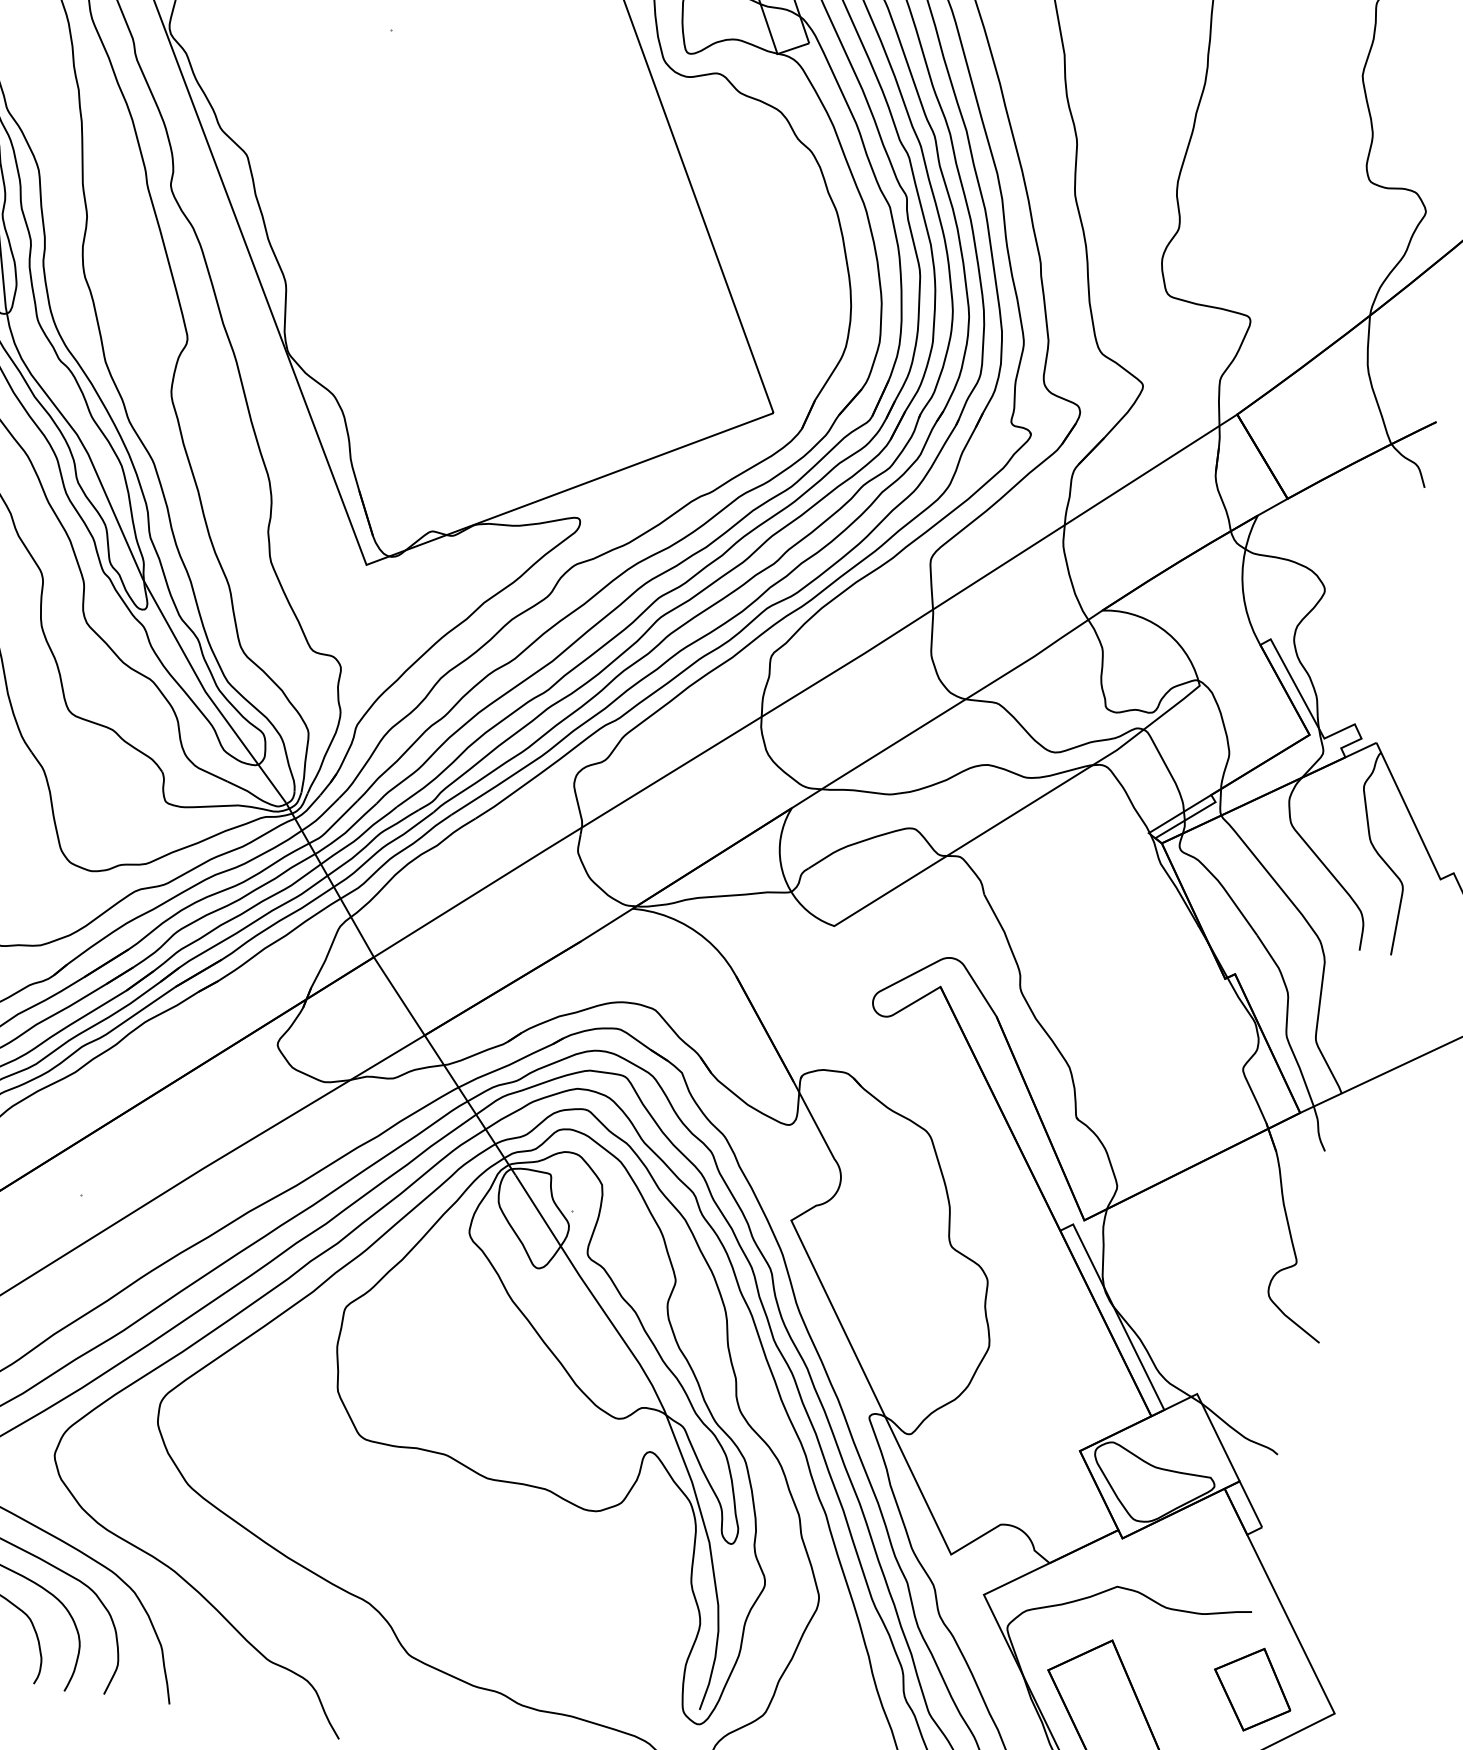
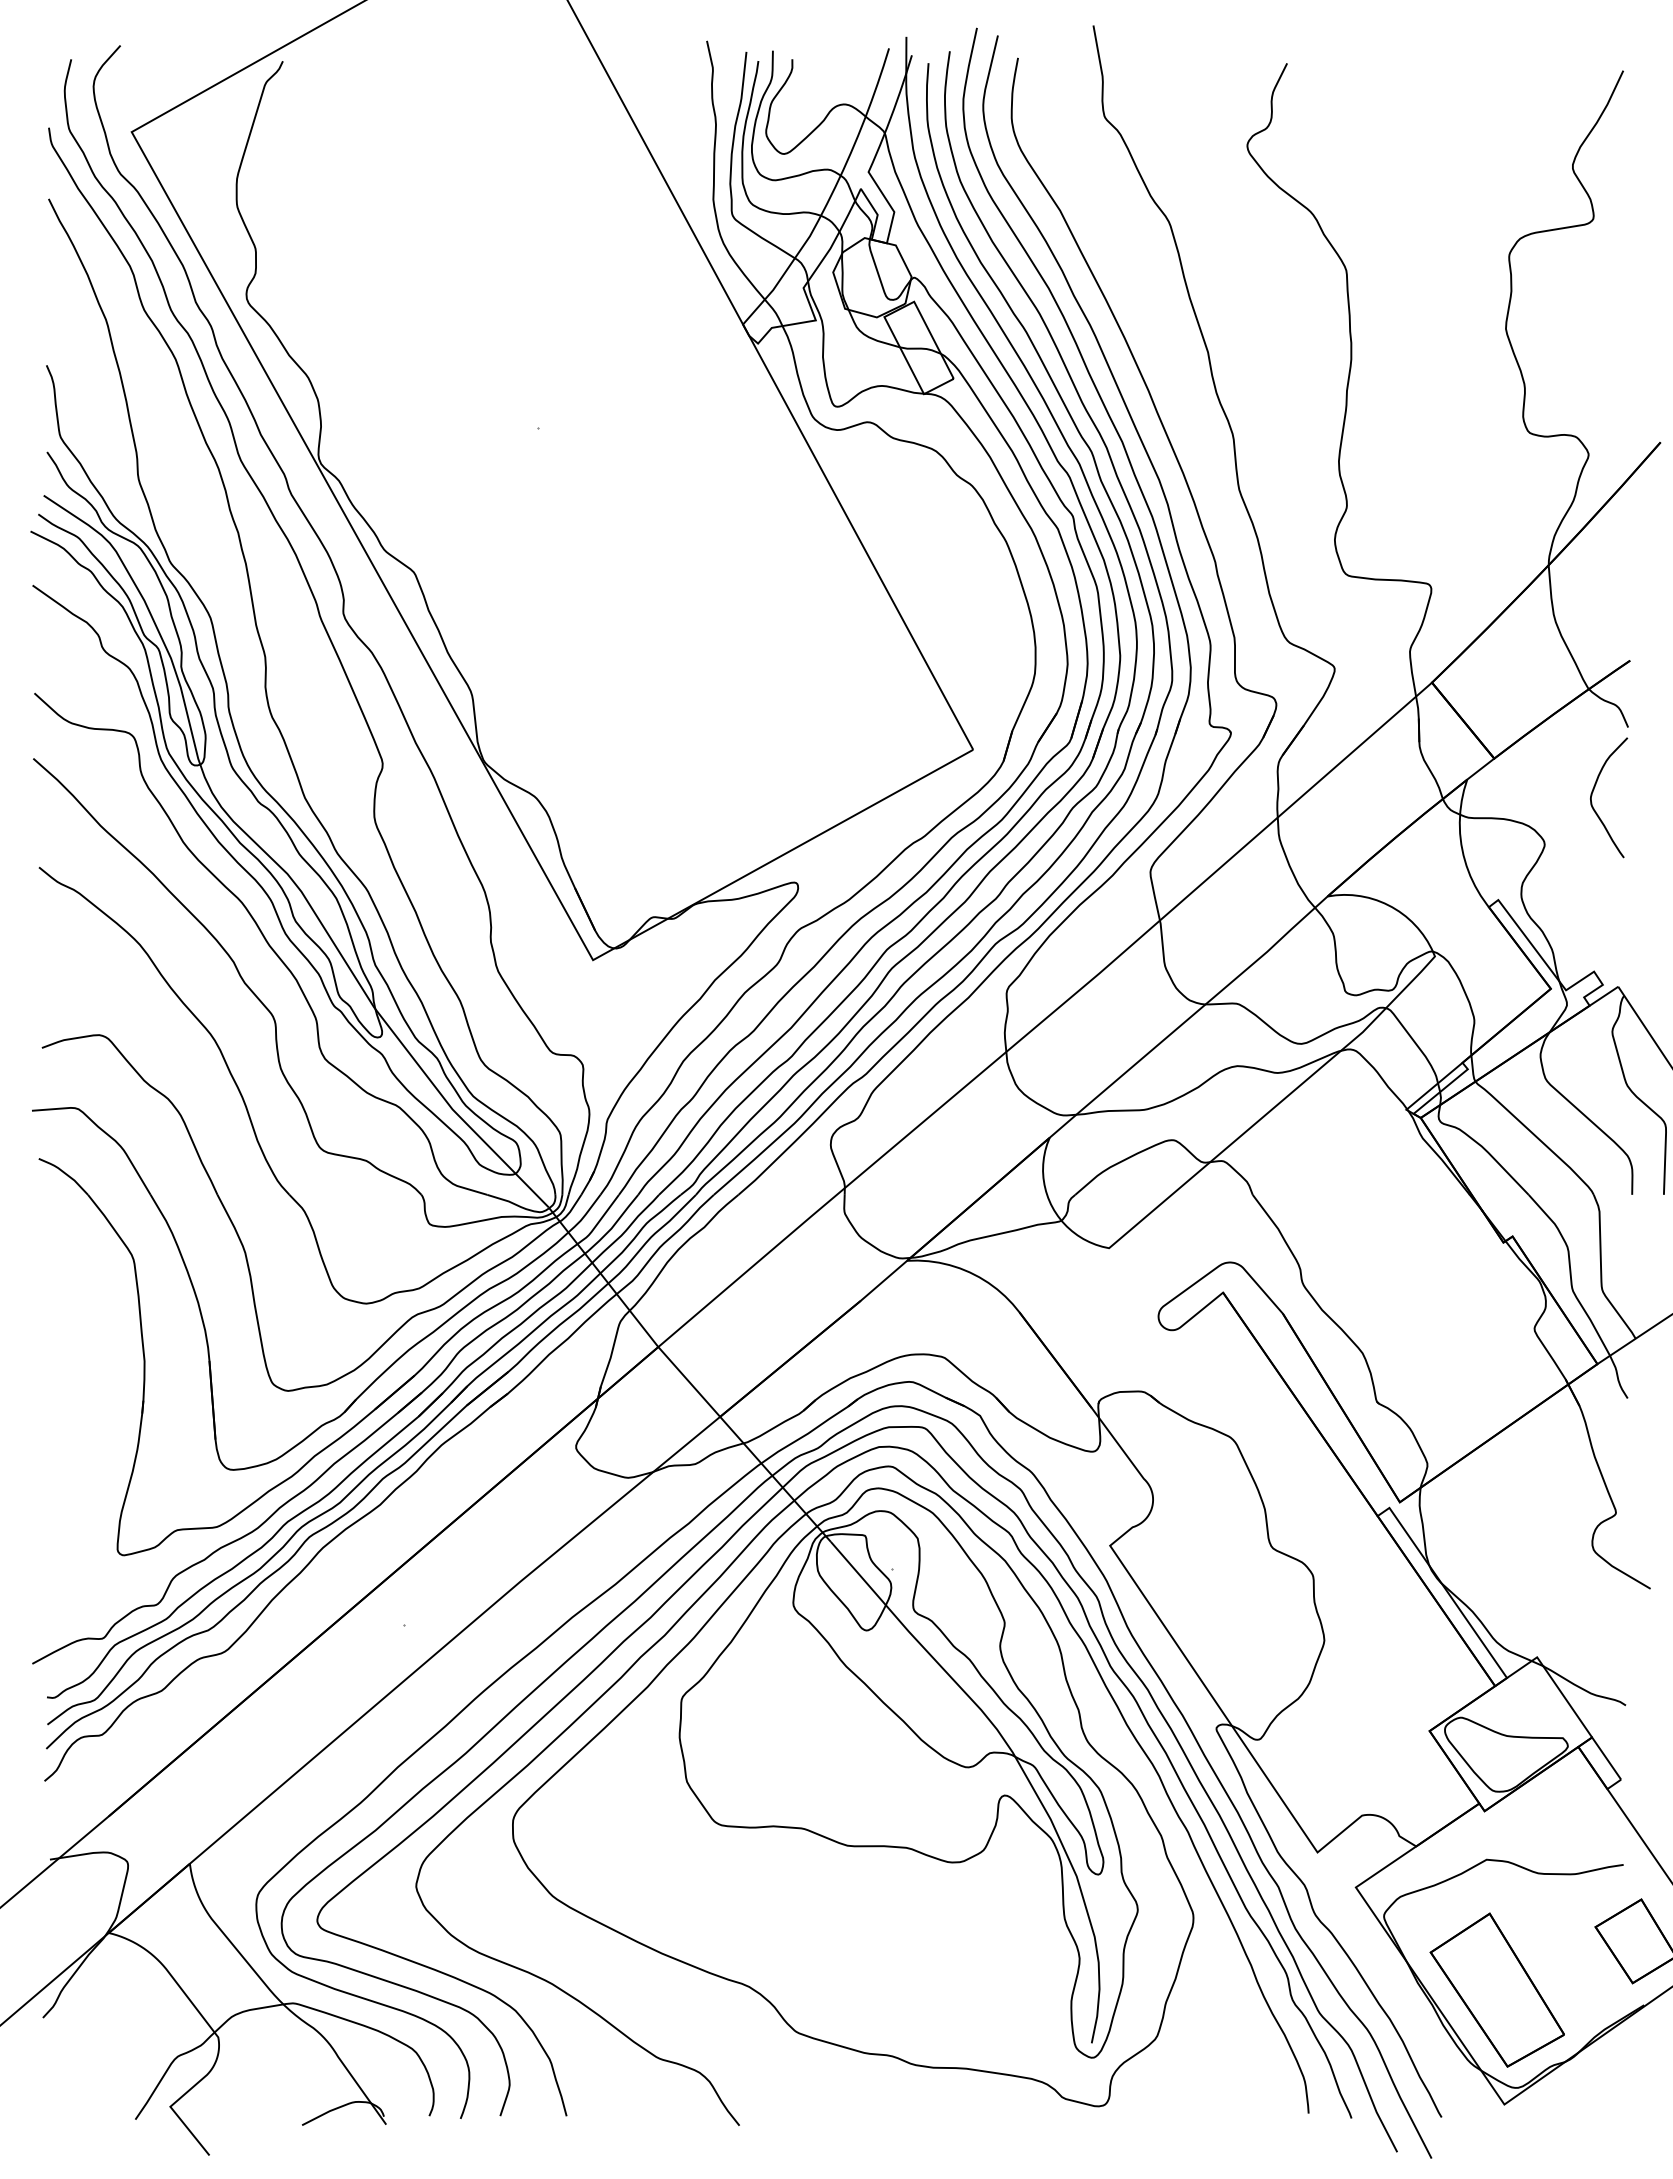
curve: (1380, 547) -> (1593, 792), added

